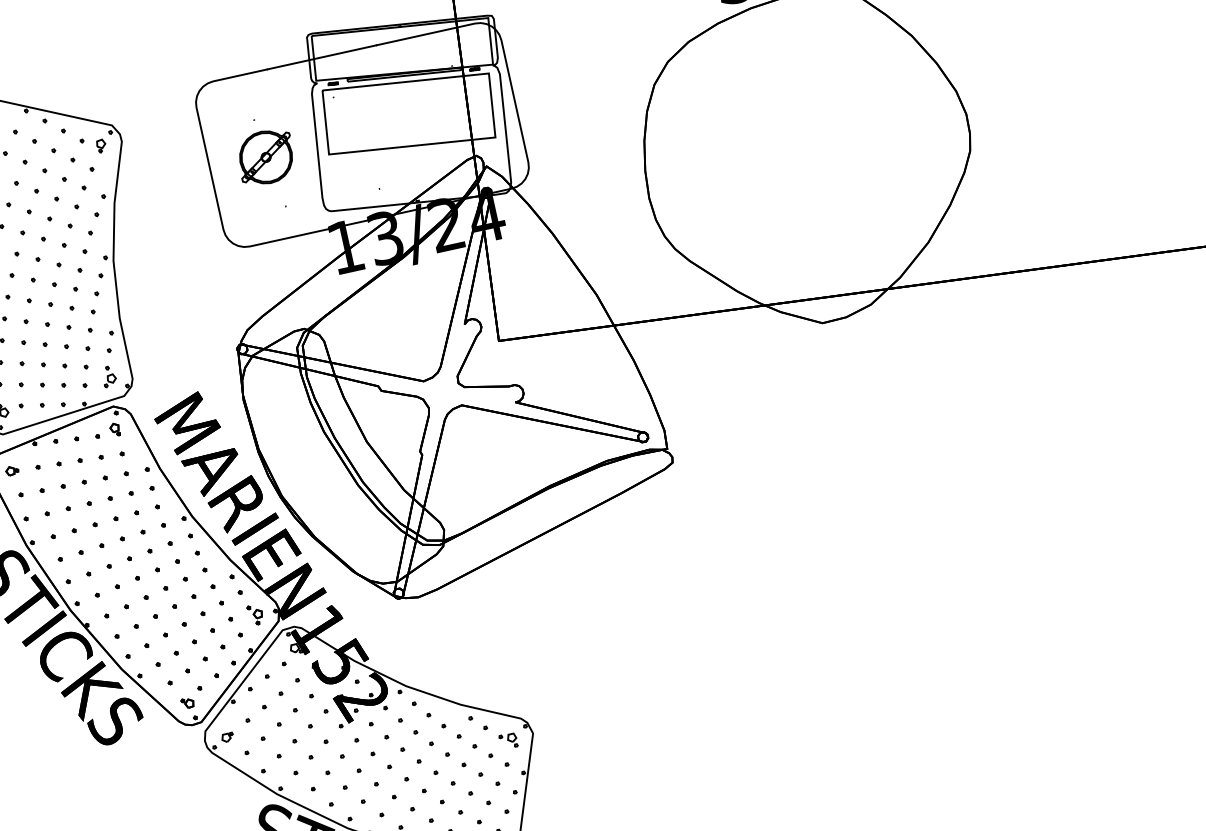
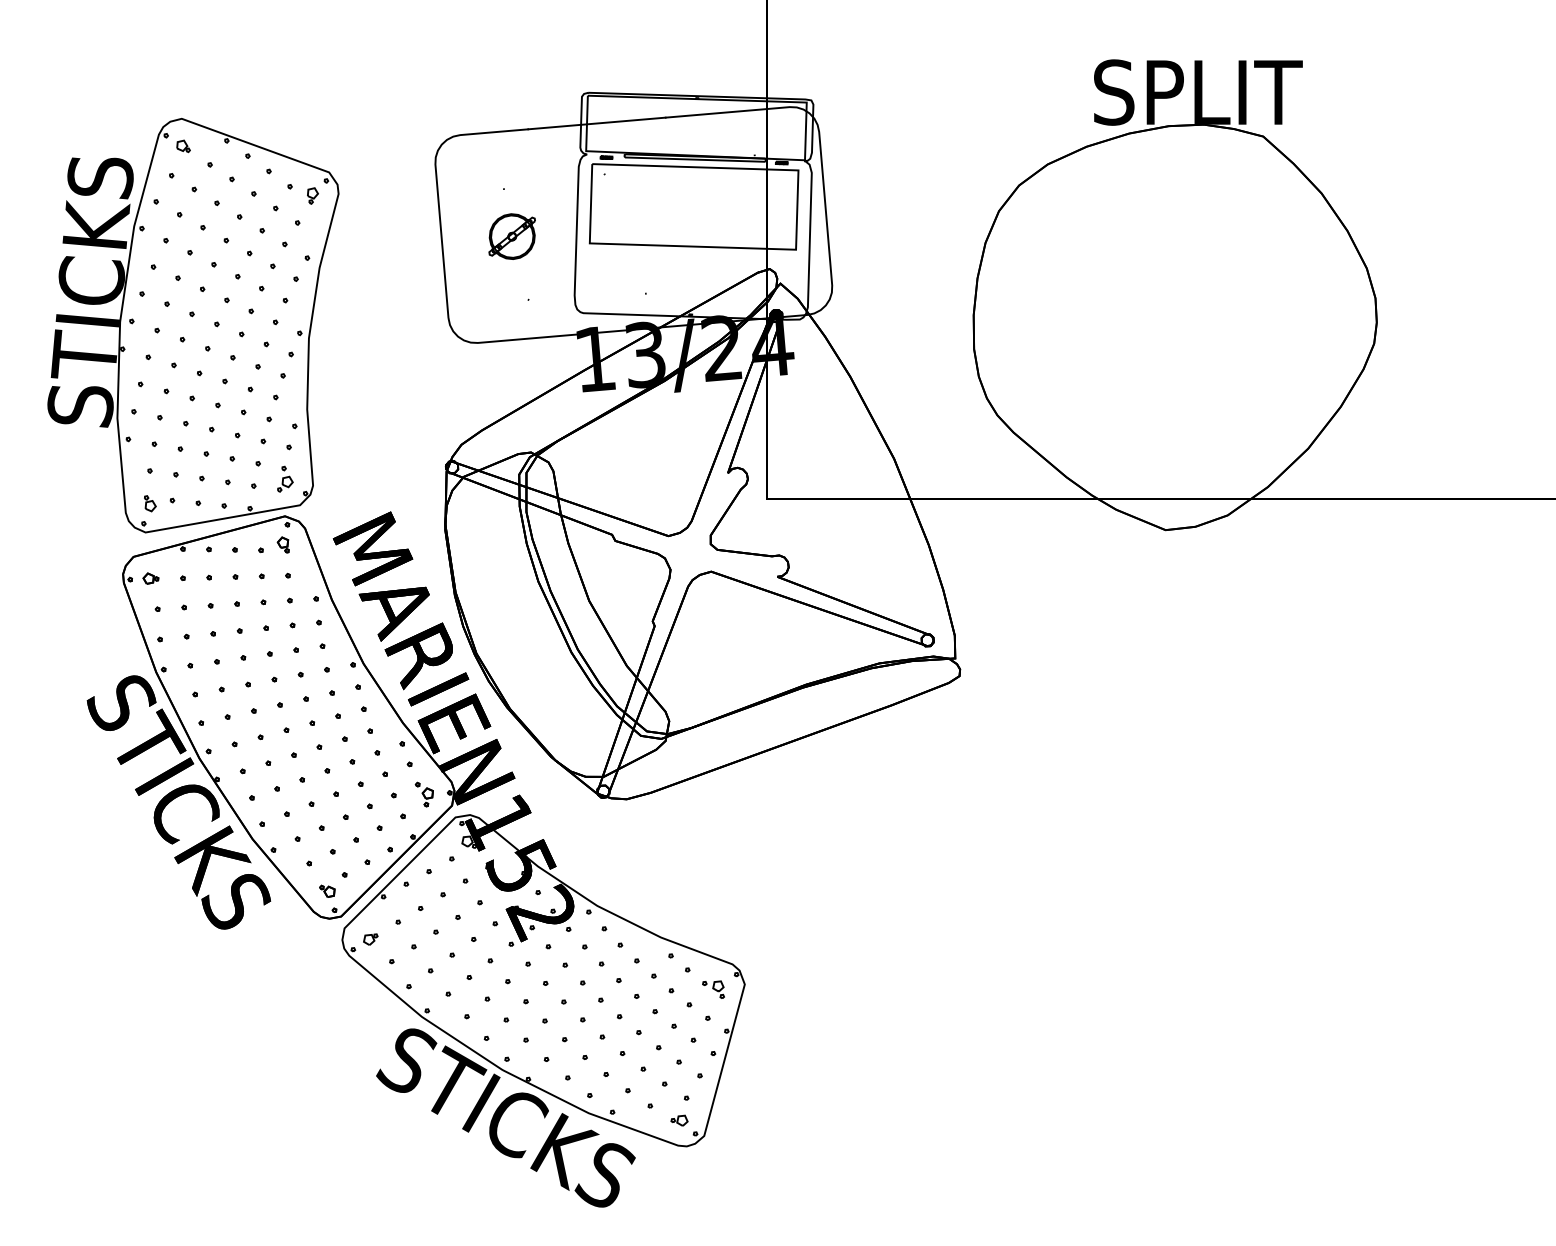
part: (265, 157) -> (511, 236), size x0.7

